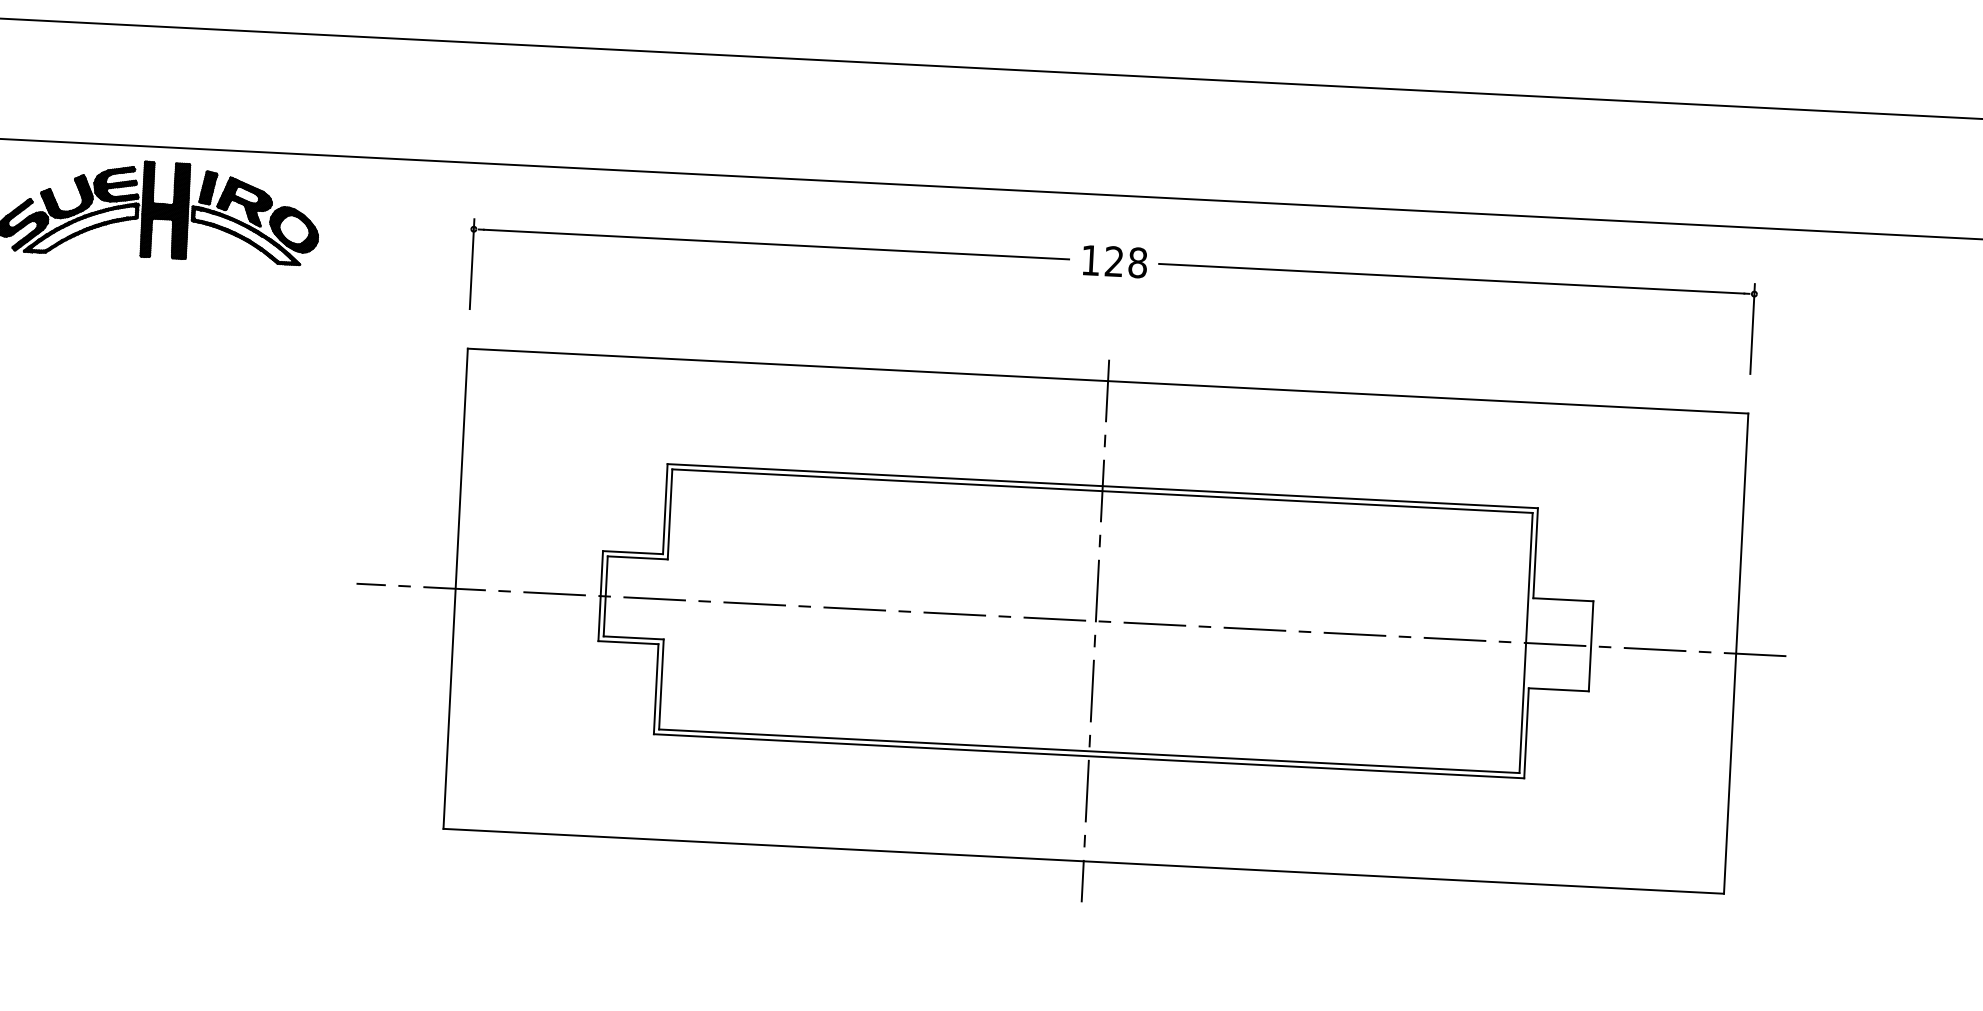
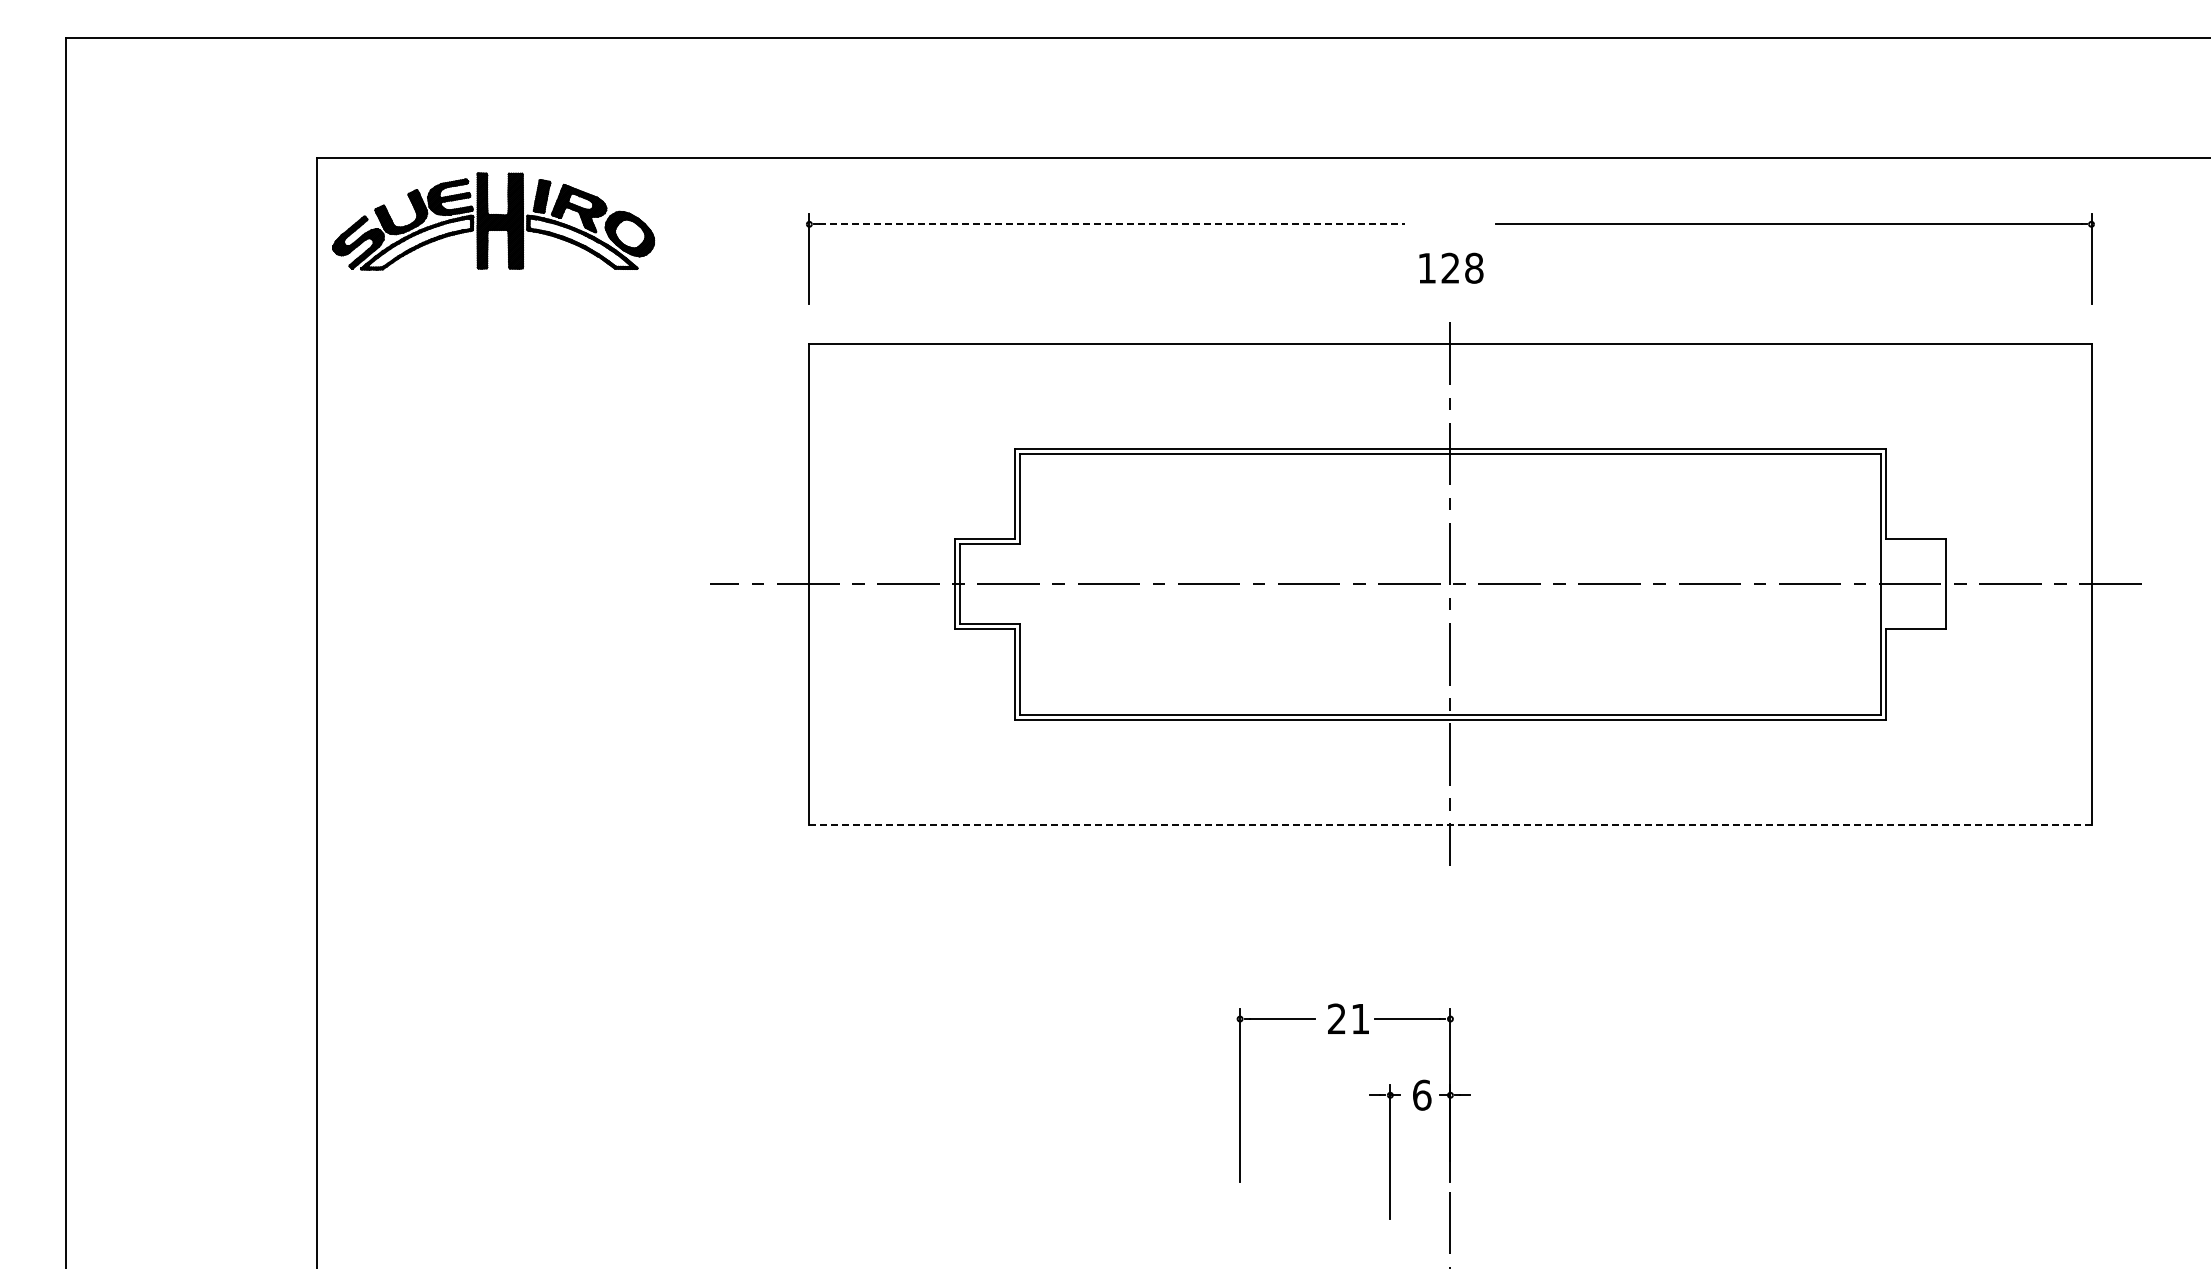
line: (776, 244) -> (1112, 224), solid -> dashed
text: (1115, 260) -> (1451, 267), moved
line: (1083, 861) -> (1450, 824), solid -> dashed

